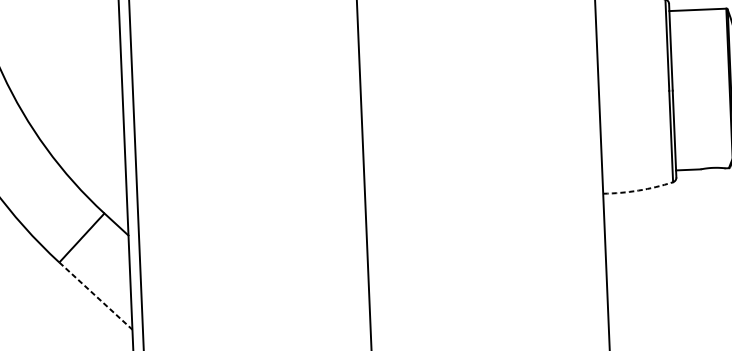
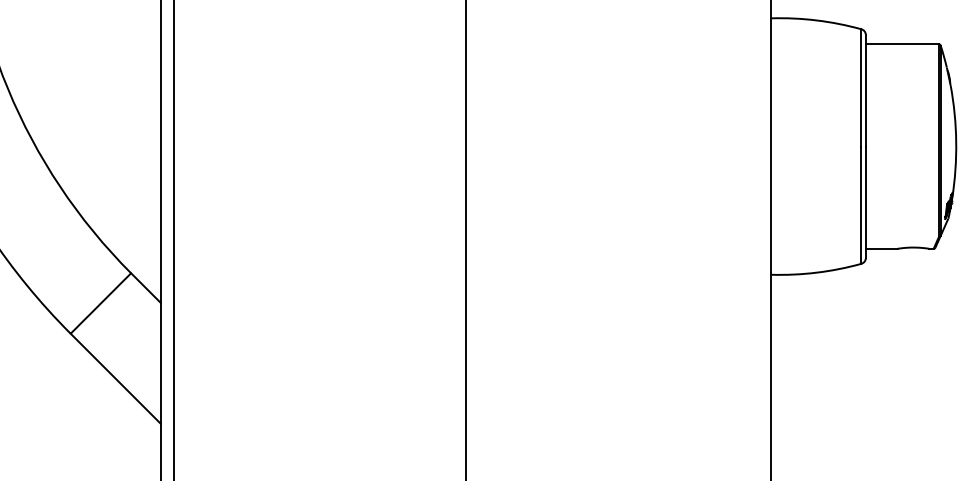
arc: (638, 190) -> (816, 272), dashed -> solid
line: (95, 295) -> (115, 378), dashed -> solid

